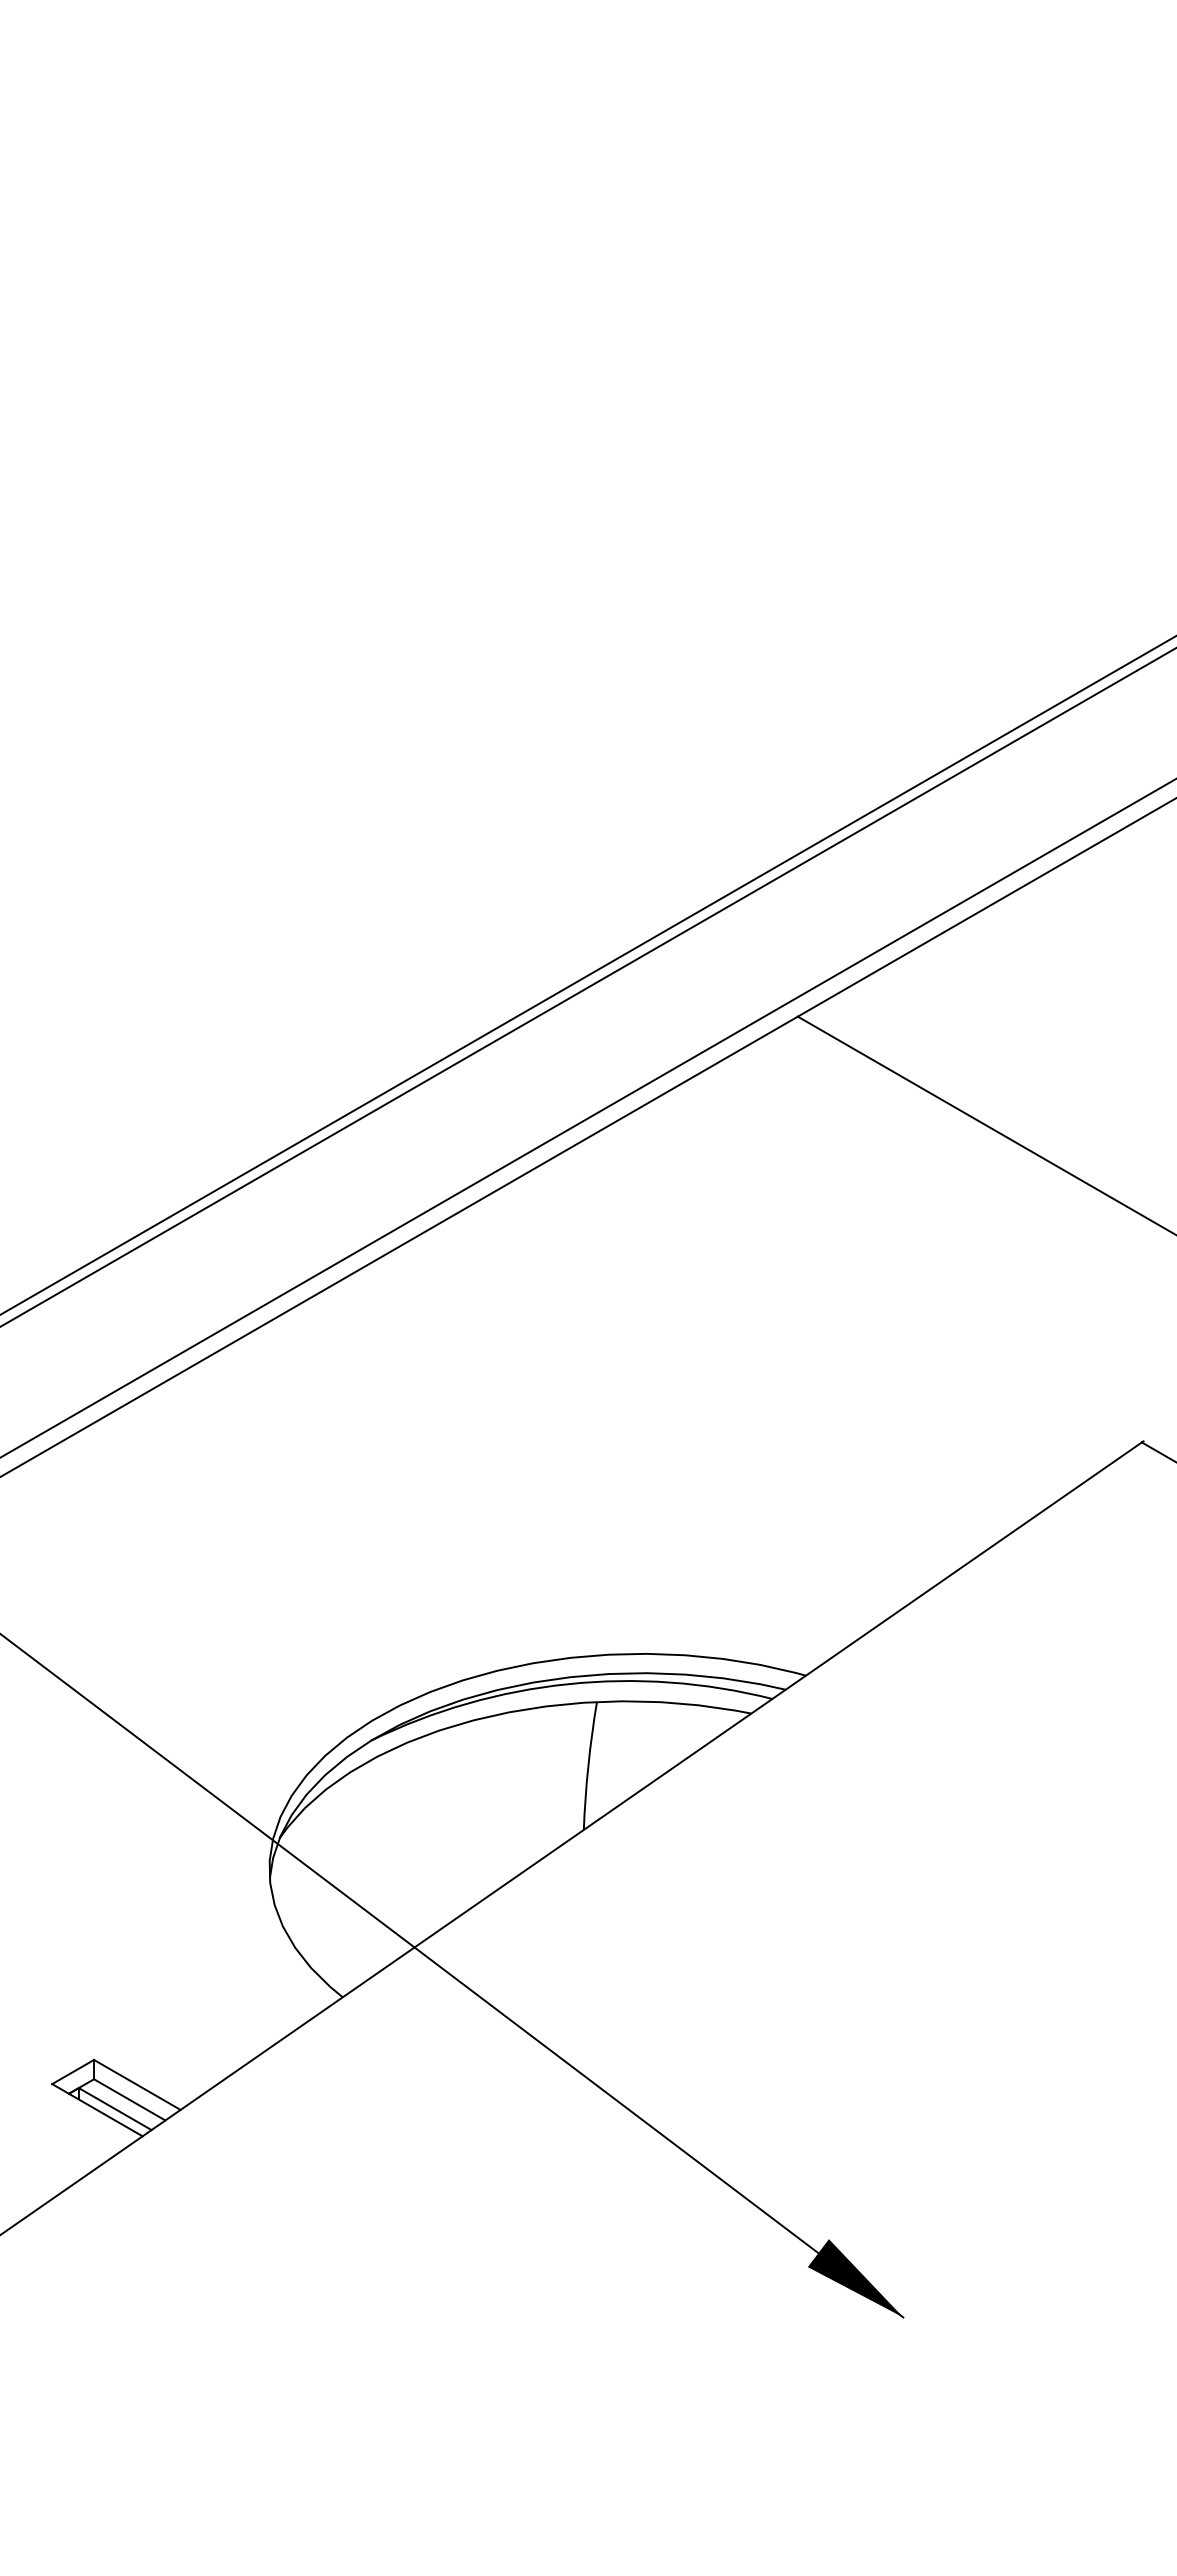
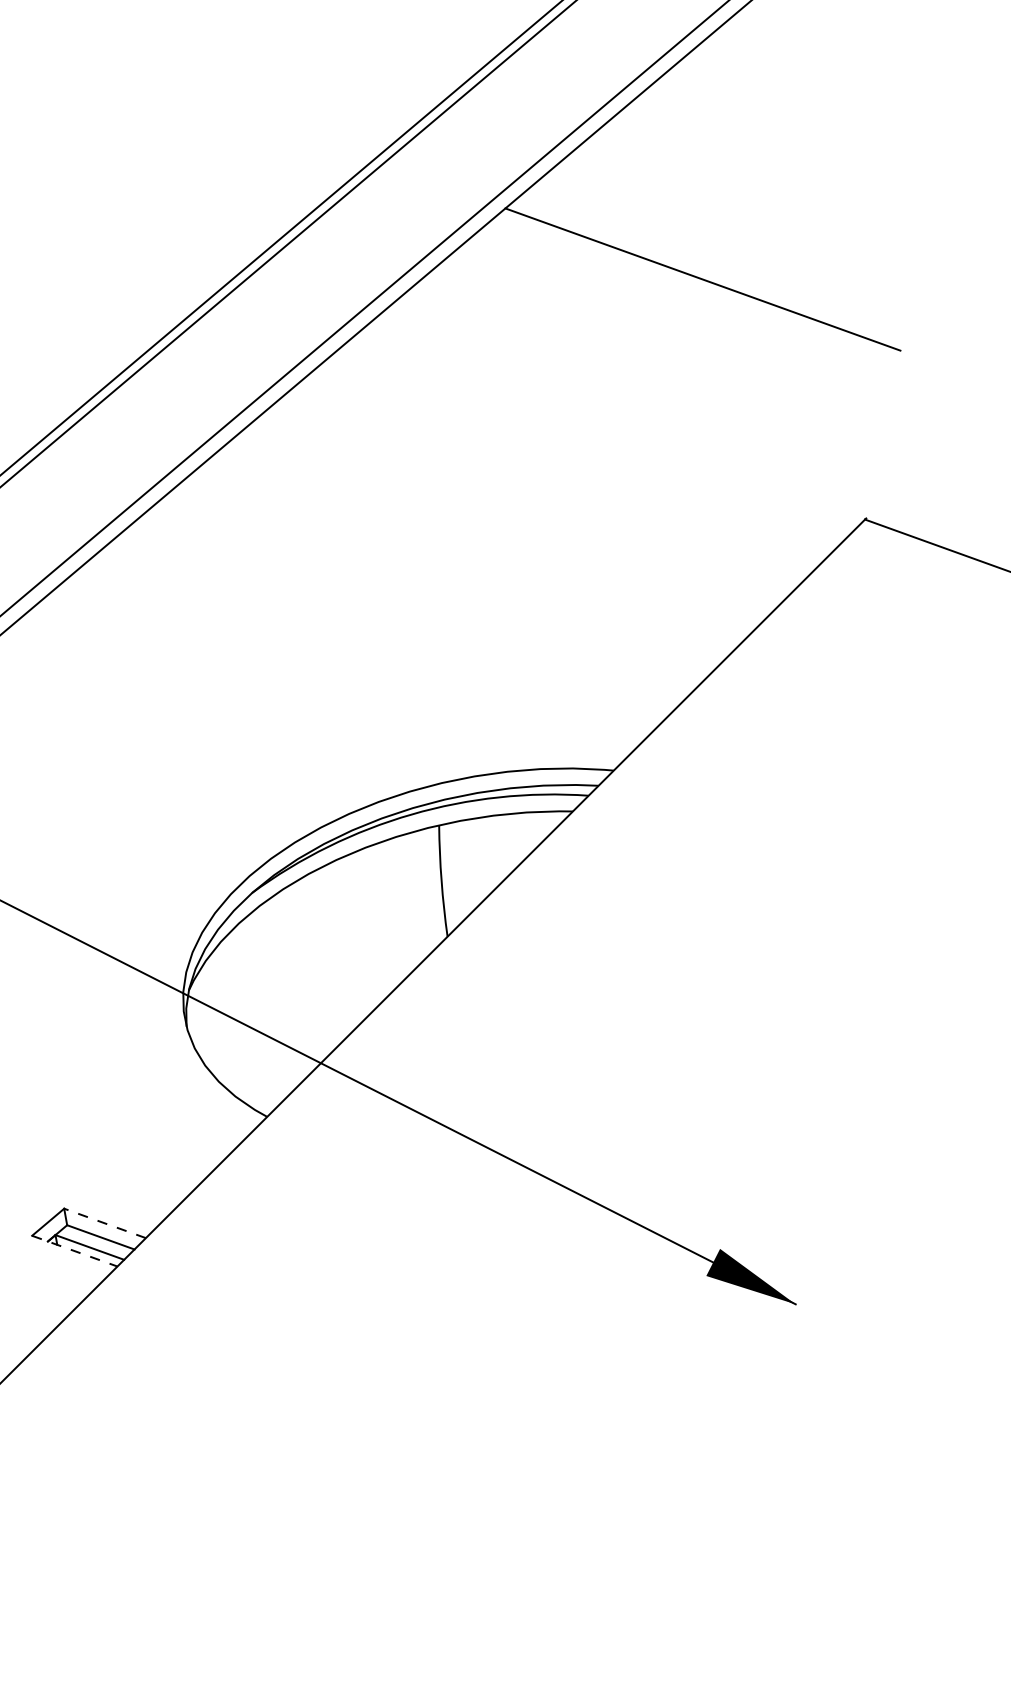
line: (137, 2084) -> (105, 1223), solid -> dashed
line: (97, 2110) -> (74, 1251), solid -> dashed

